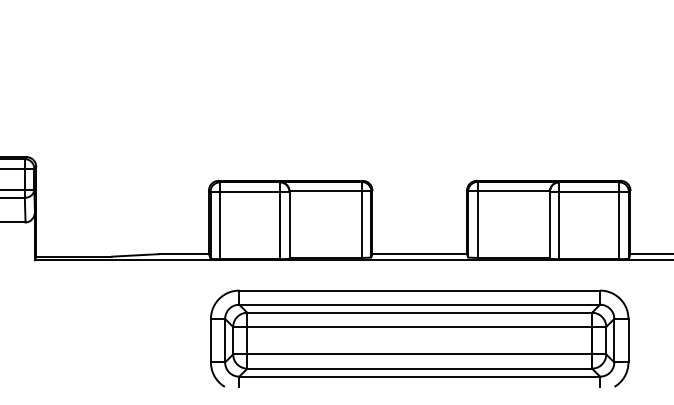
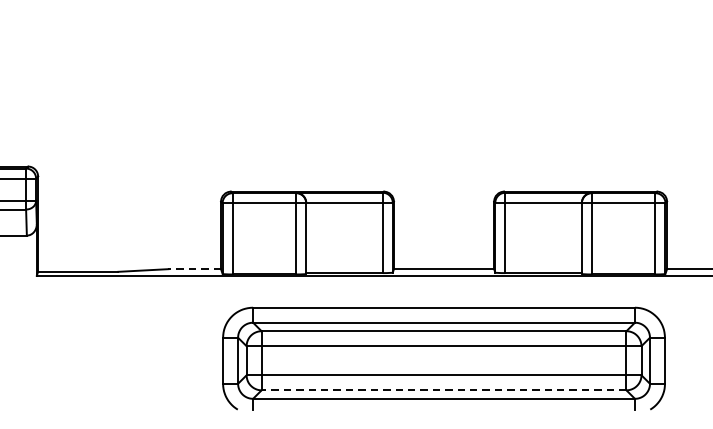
line: (184, 254) -> (195, 269), solid -> dashed
line: (419, 368) -> (443, 390), solid -> dashed

